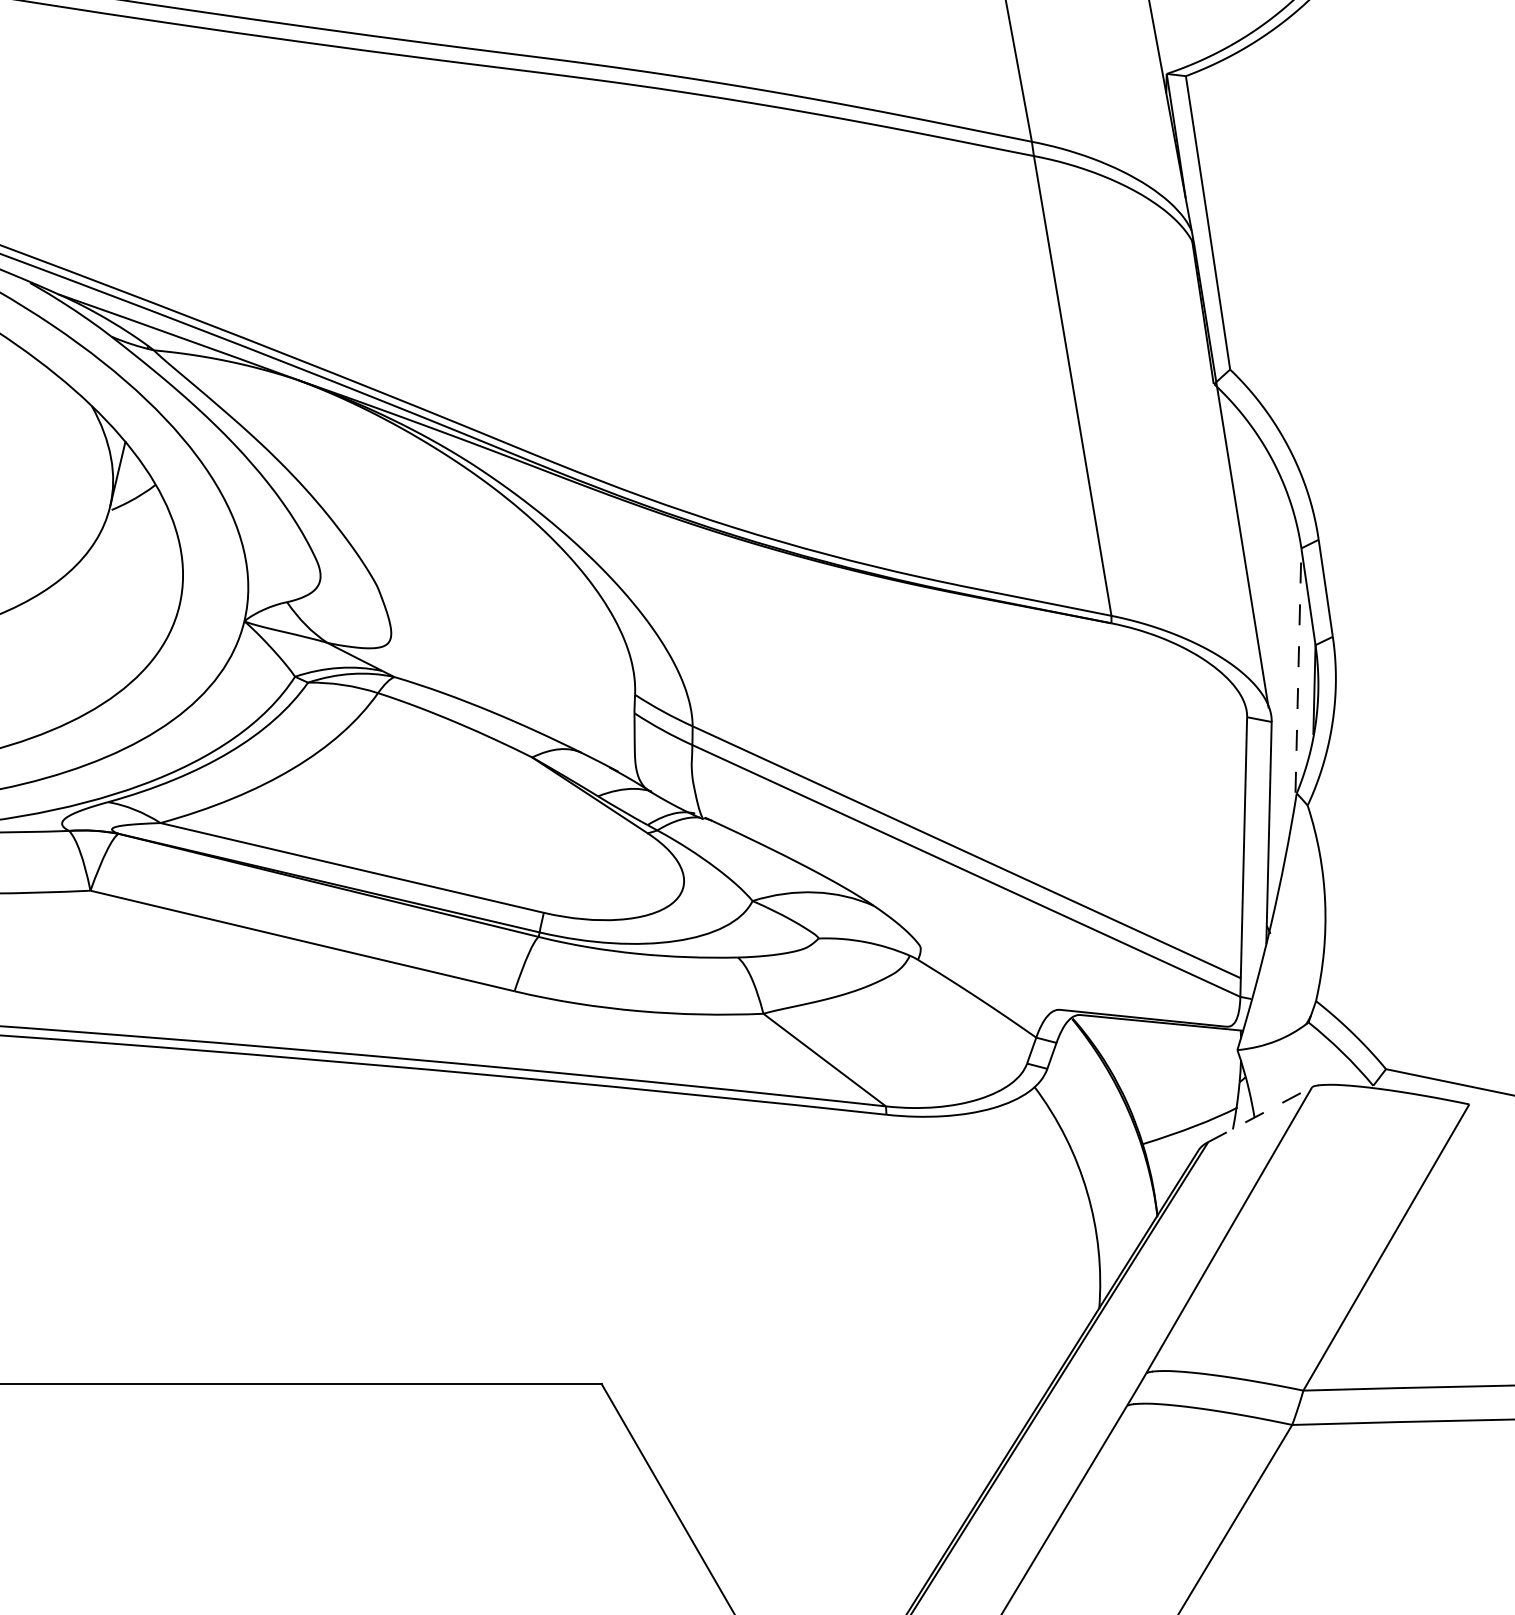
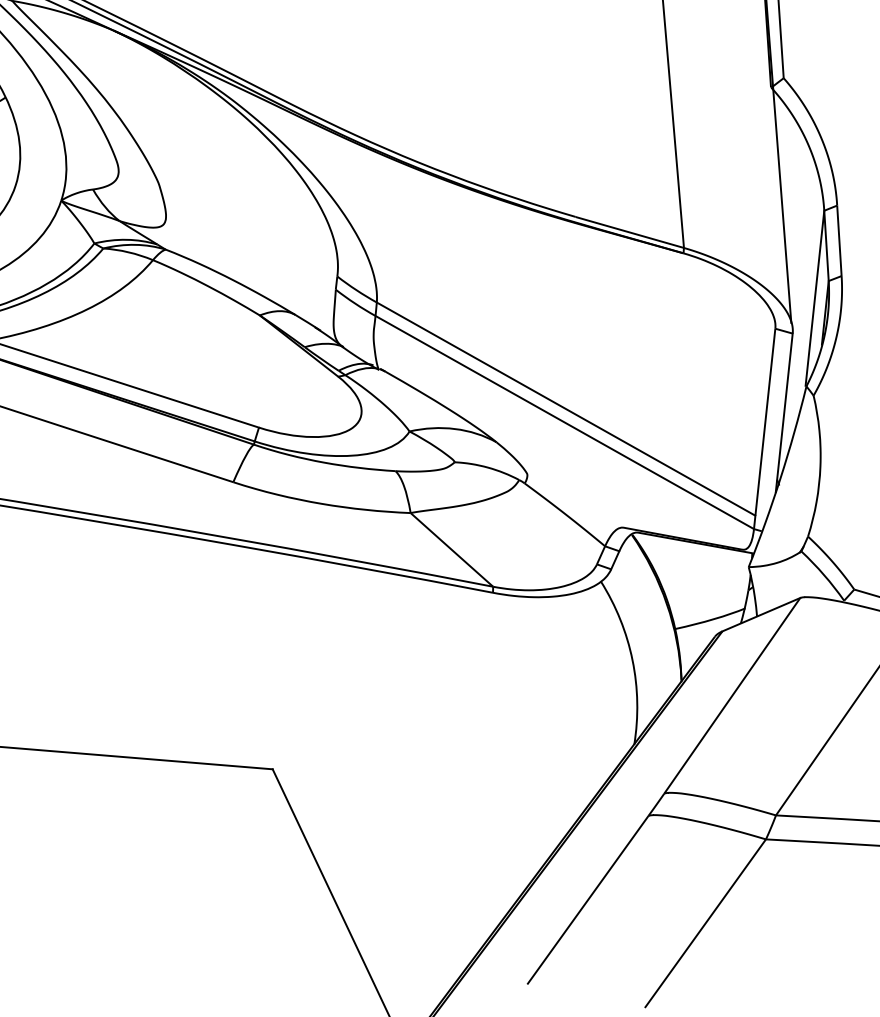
line: (1298, 670) -> (814, 298), dashed -> solid
line: (1260, 1114) -> (761, 614), dashed -> solid

